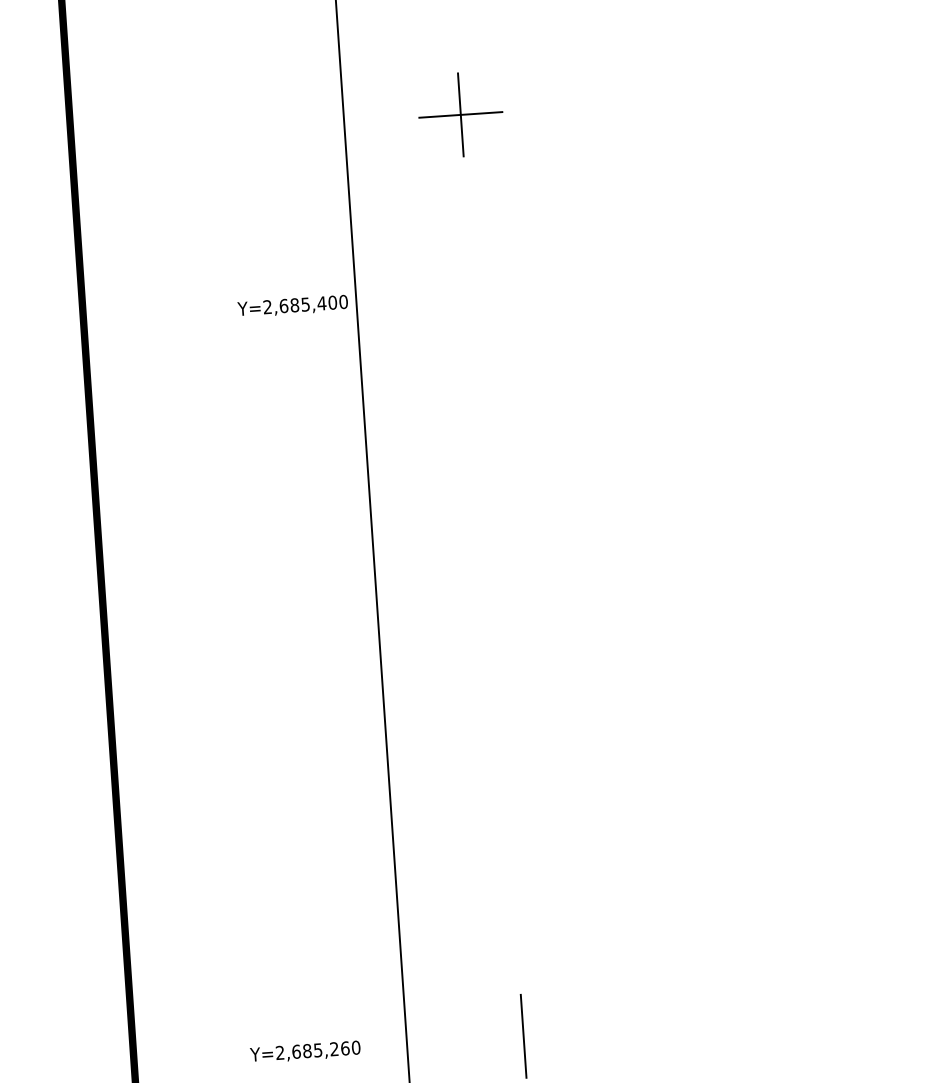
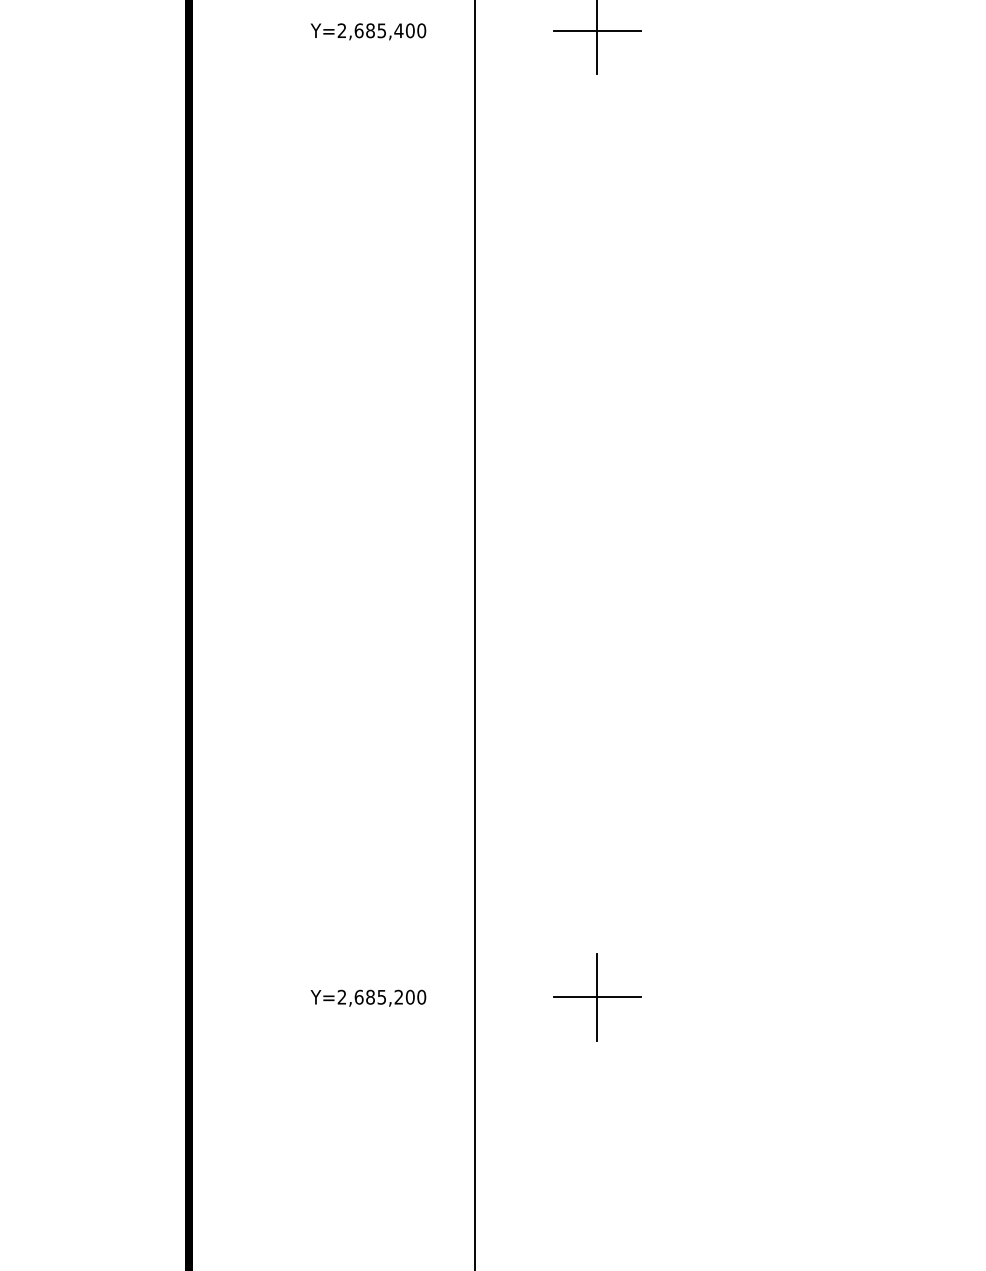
text: (292, 306) -> (368, 31), moved
line: (522, 1036) -> (596, 997), added
text: (345, 1047) -> (410, 996), Y=2,685,260 -> Y=2,685,200

